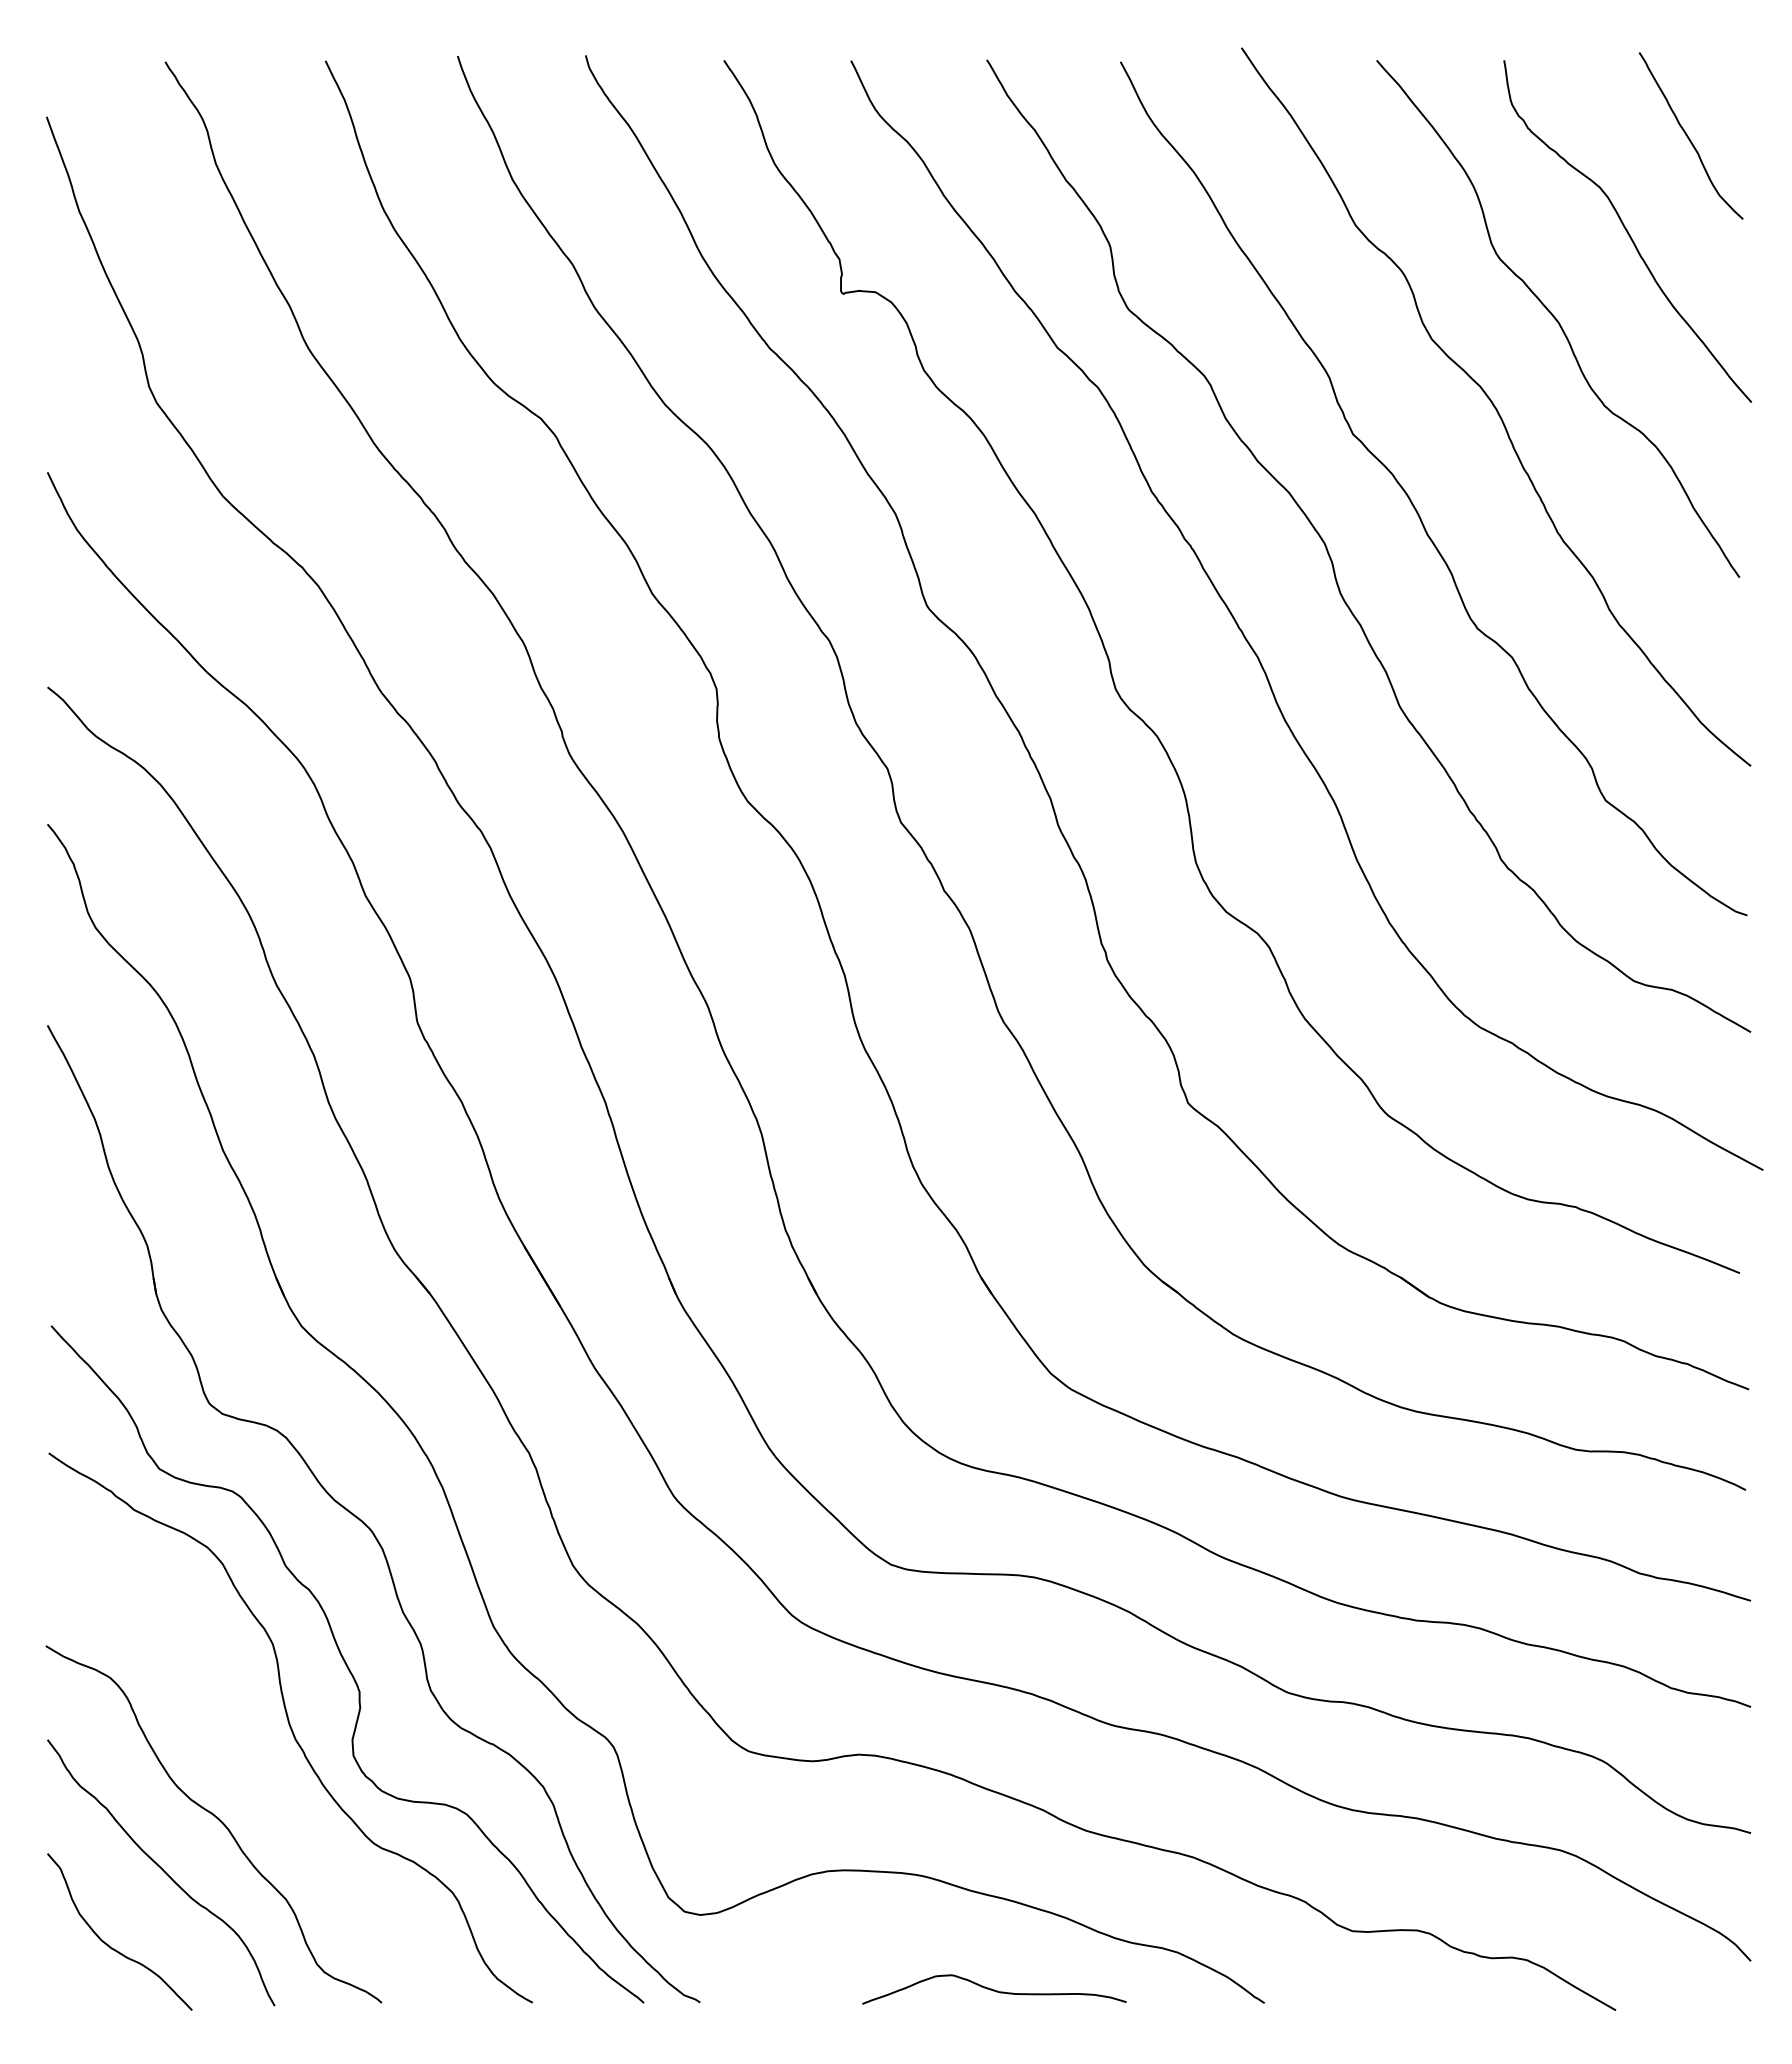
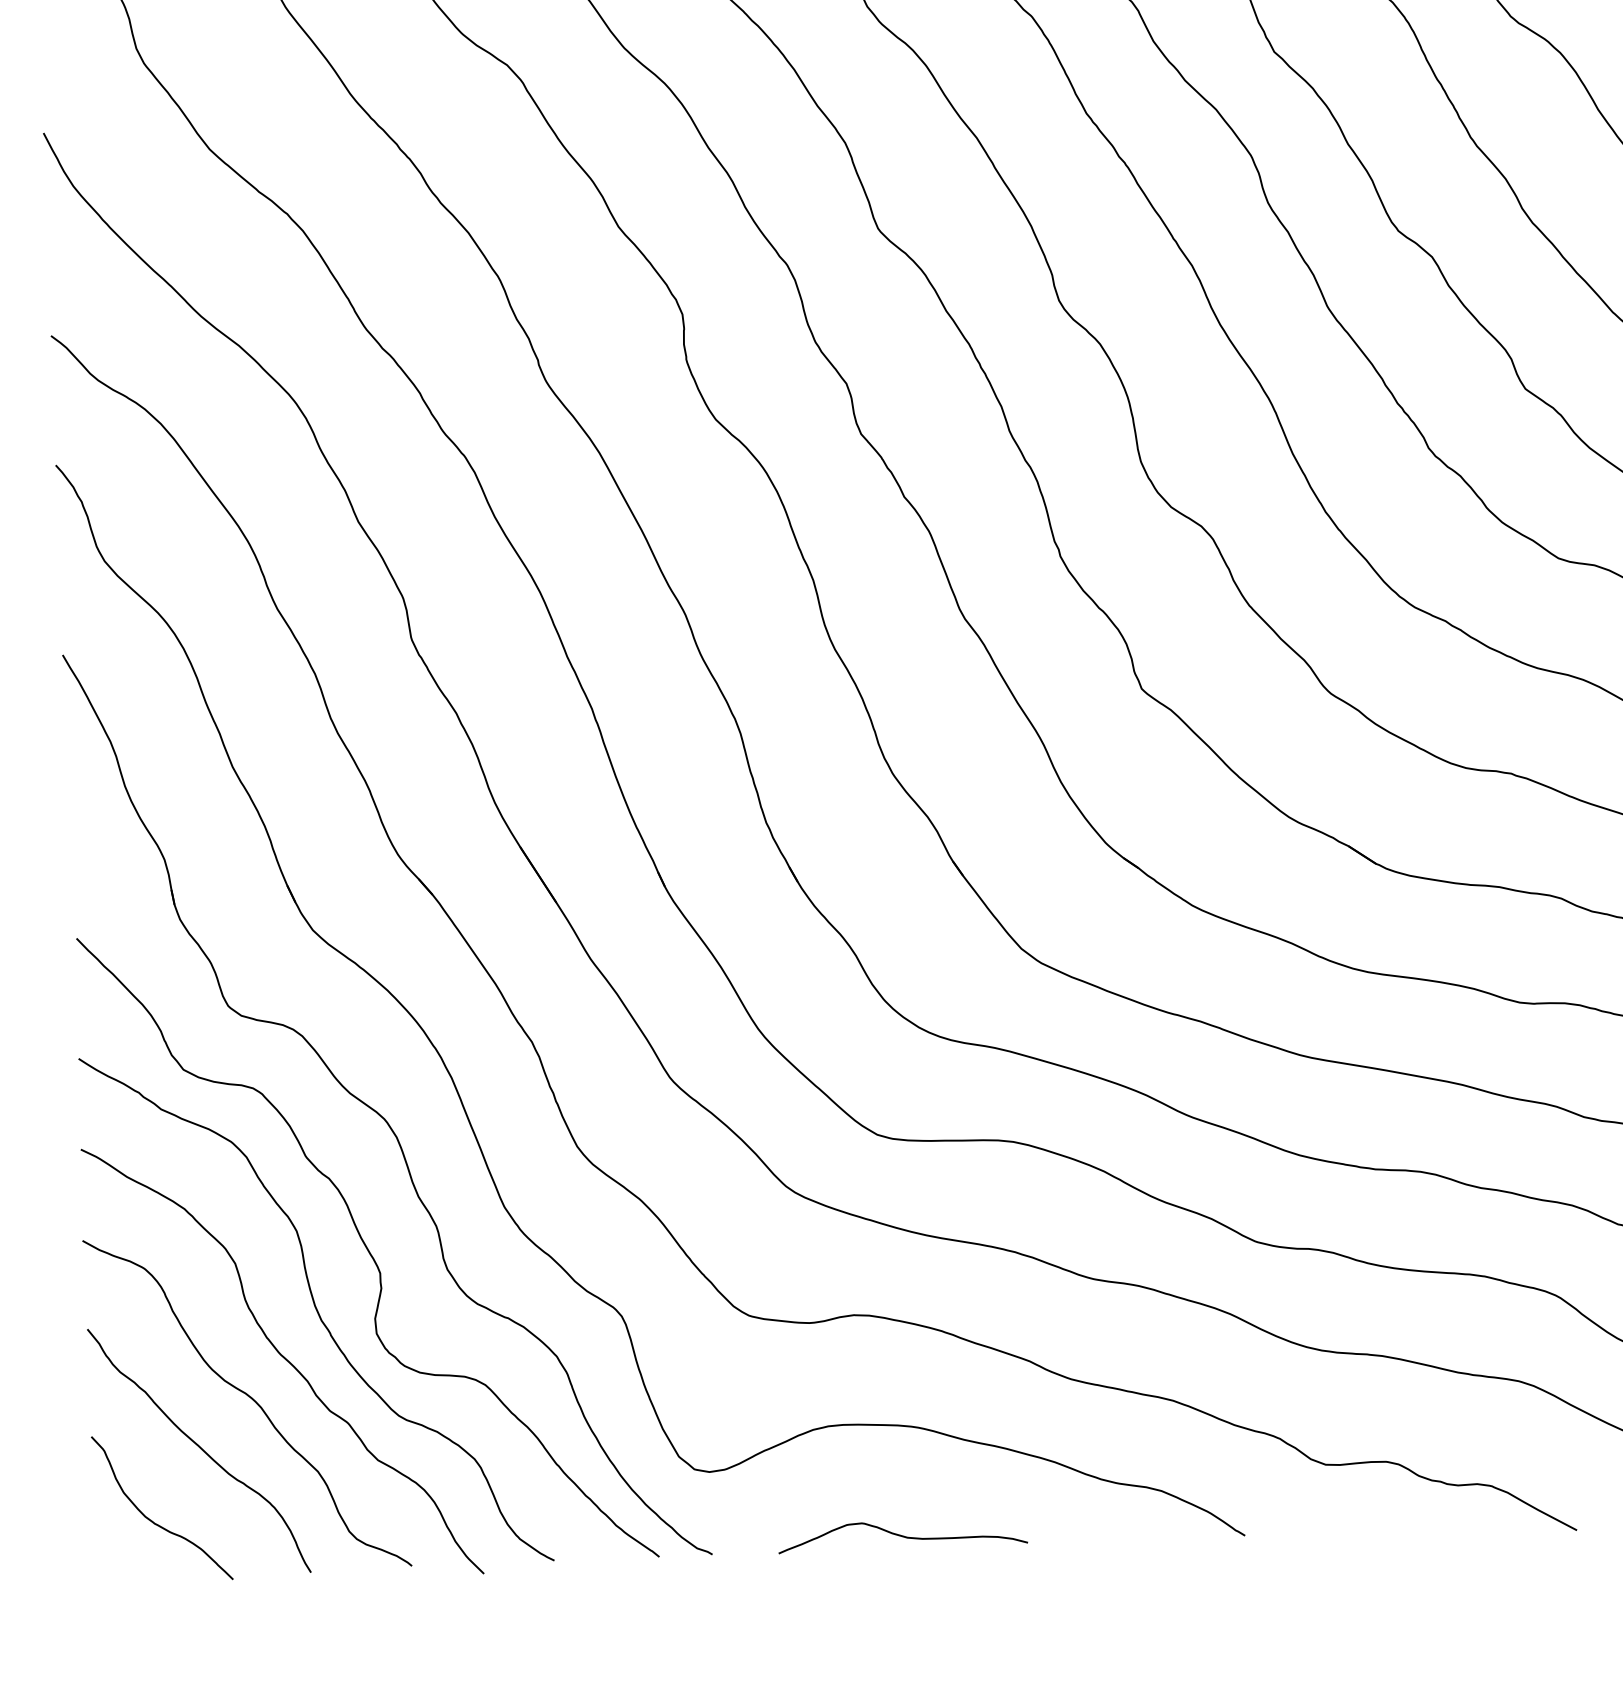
curve: (254, 1778) -> (284, 1358), added
curve: (994, 1989) -> (902, 1535), moved

